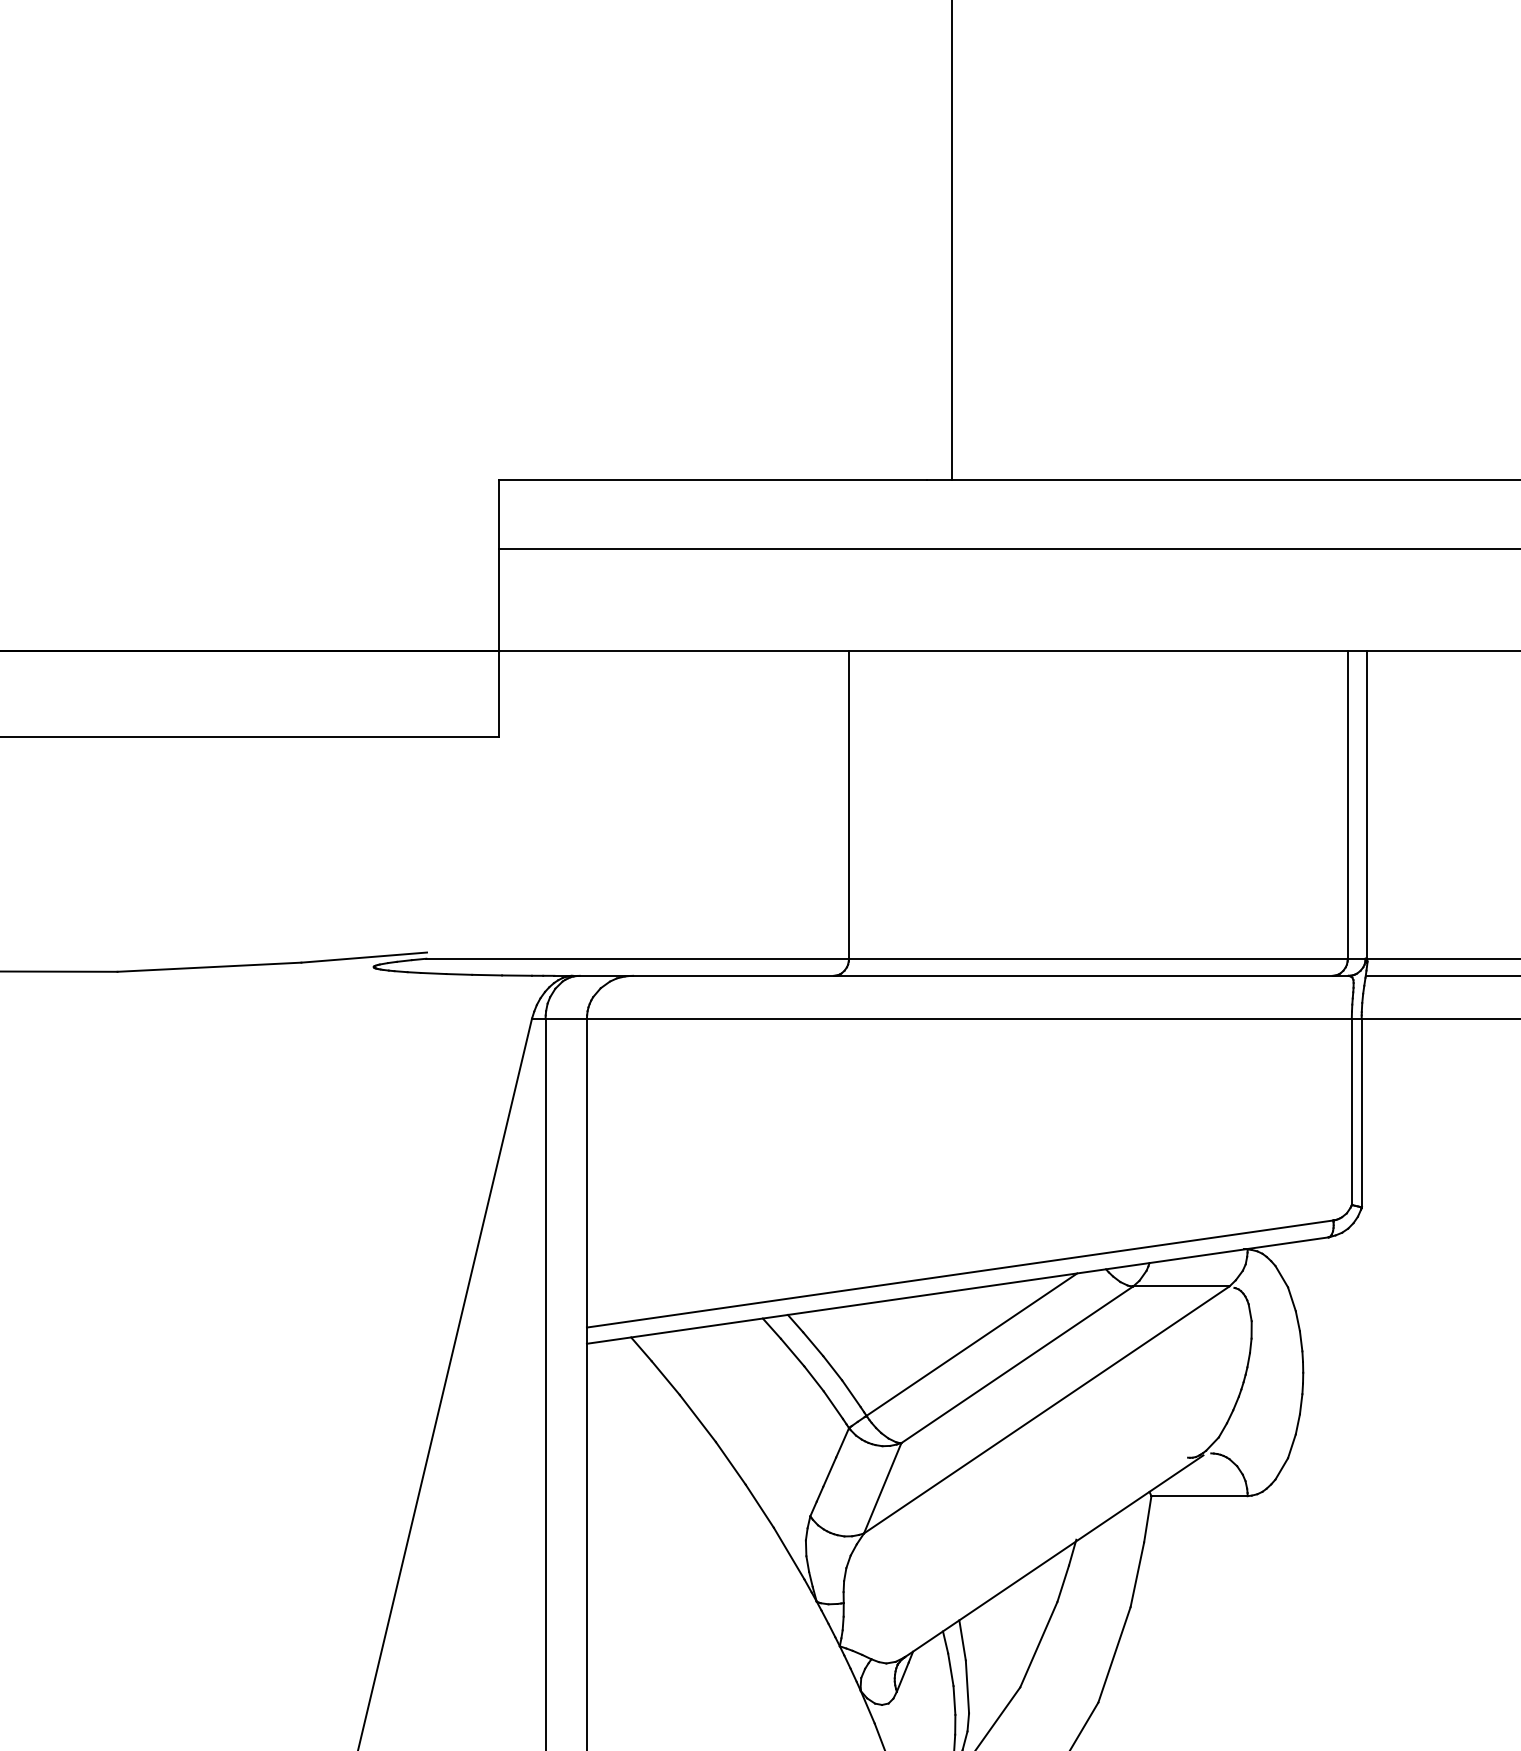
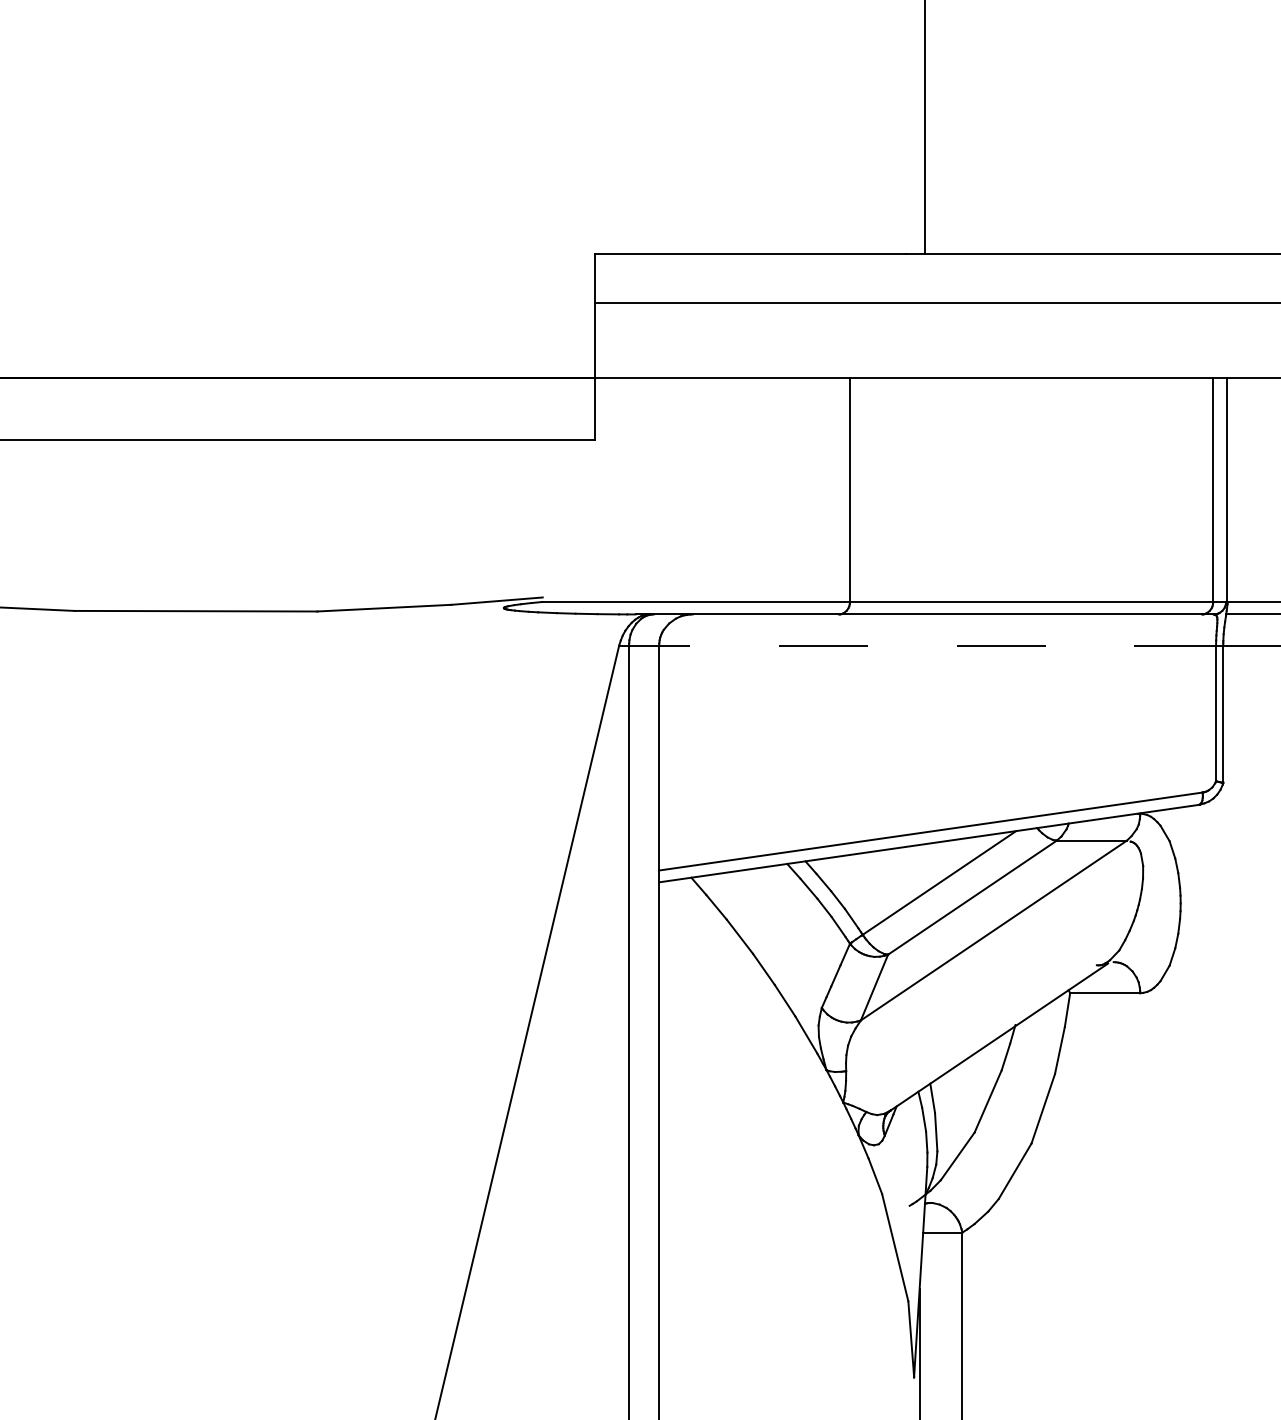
line: (945, 1018) -> (920, 645), solid -> dashed

